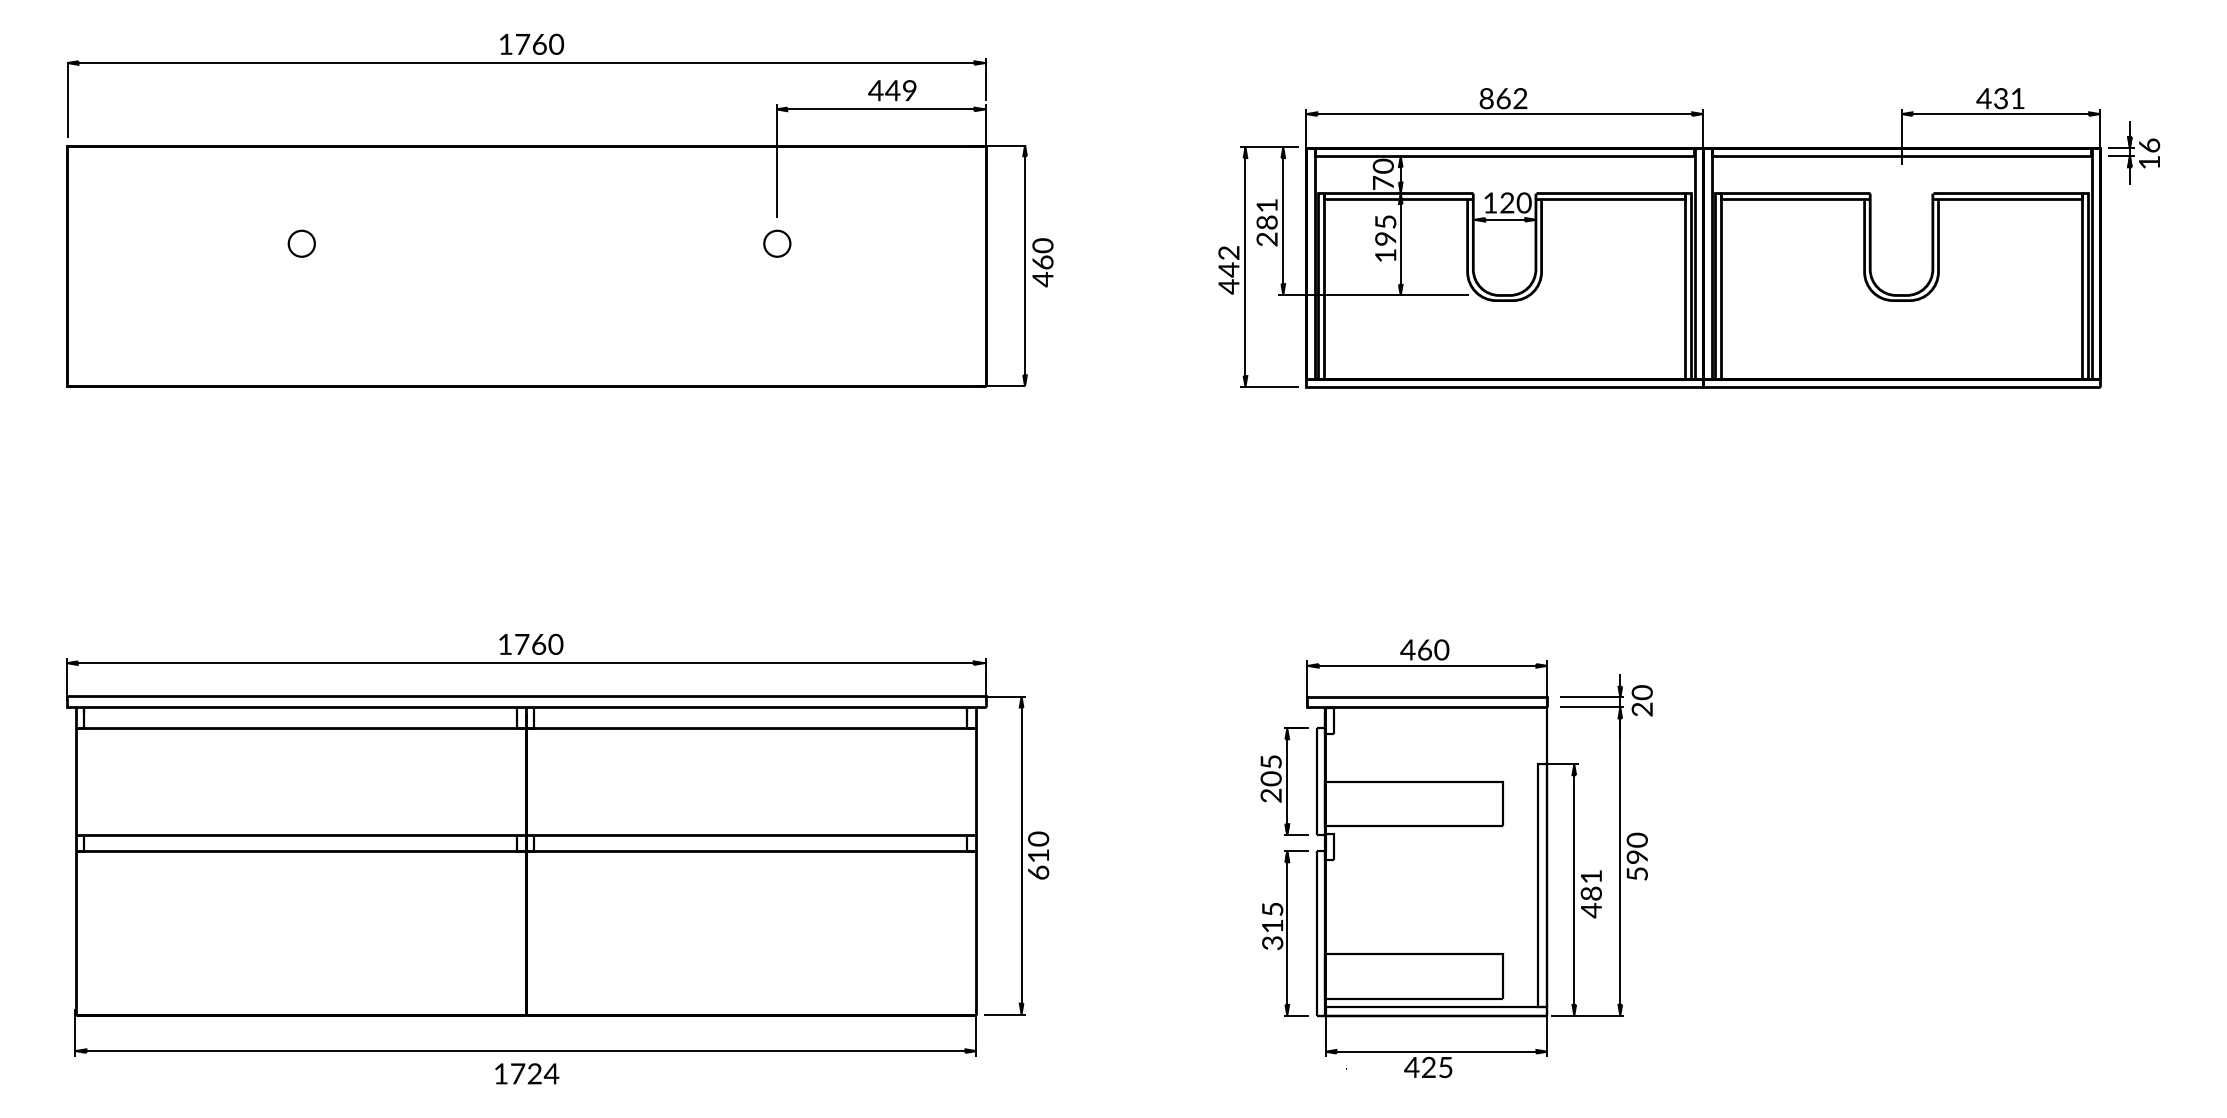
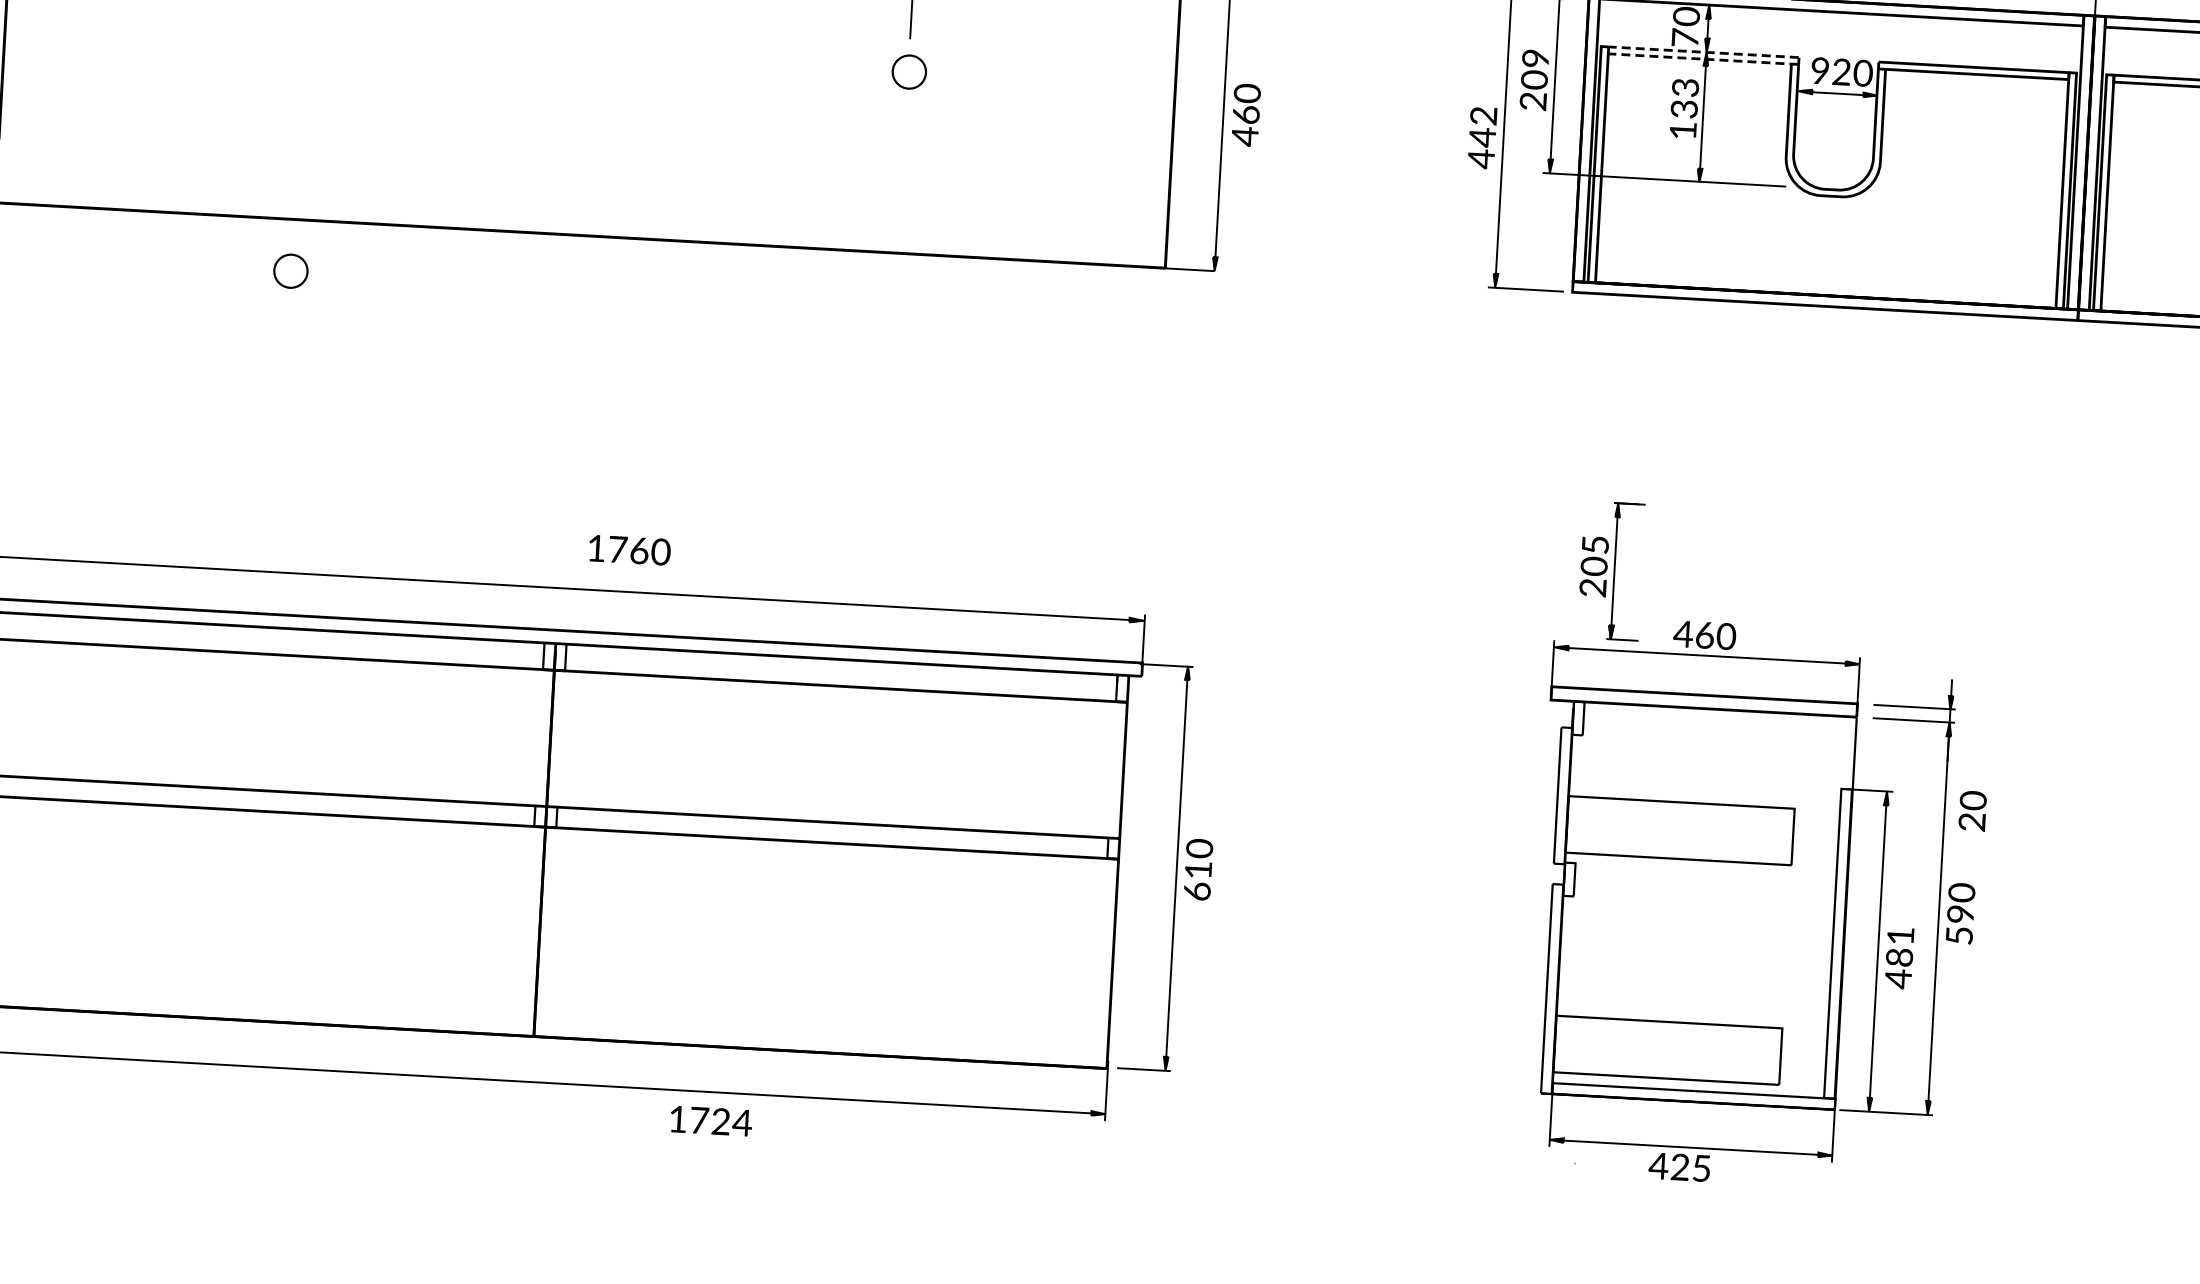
line: (1323, 196) -> (1608, 50), solid -> dashed
text: (1490, 202) -> (1820, 70), 120 -> 920
text: (1266, 214) -> (1534, 69), 281 -> 209
text: (1385, 230) -> (1684, 98), 195 -> 133
part: (301, 243) -> (290, 270), moved
text: (531, 643) -> (630, 549), moved
text: (1641, 700) -> (1971, 810), moved
part: (1284, 781) -> (1610, 570), moved
part: (1285, 933) -> (1507, 986), removed
text: (527, 1073) -> (711, 1120), moved

